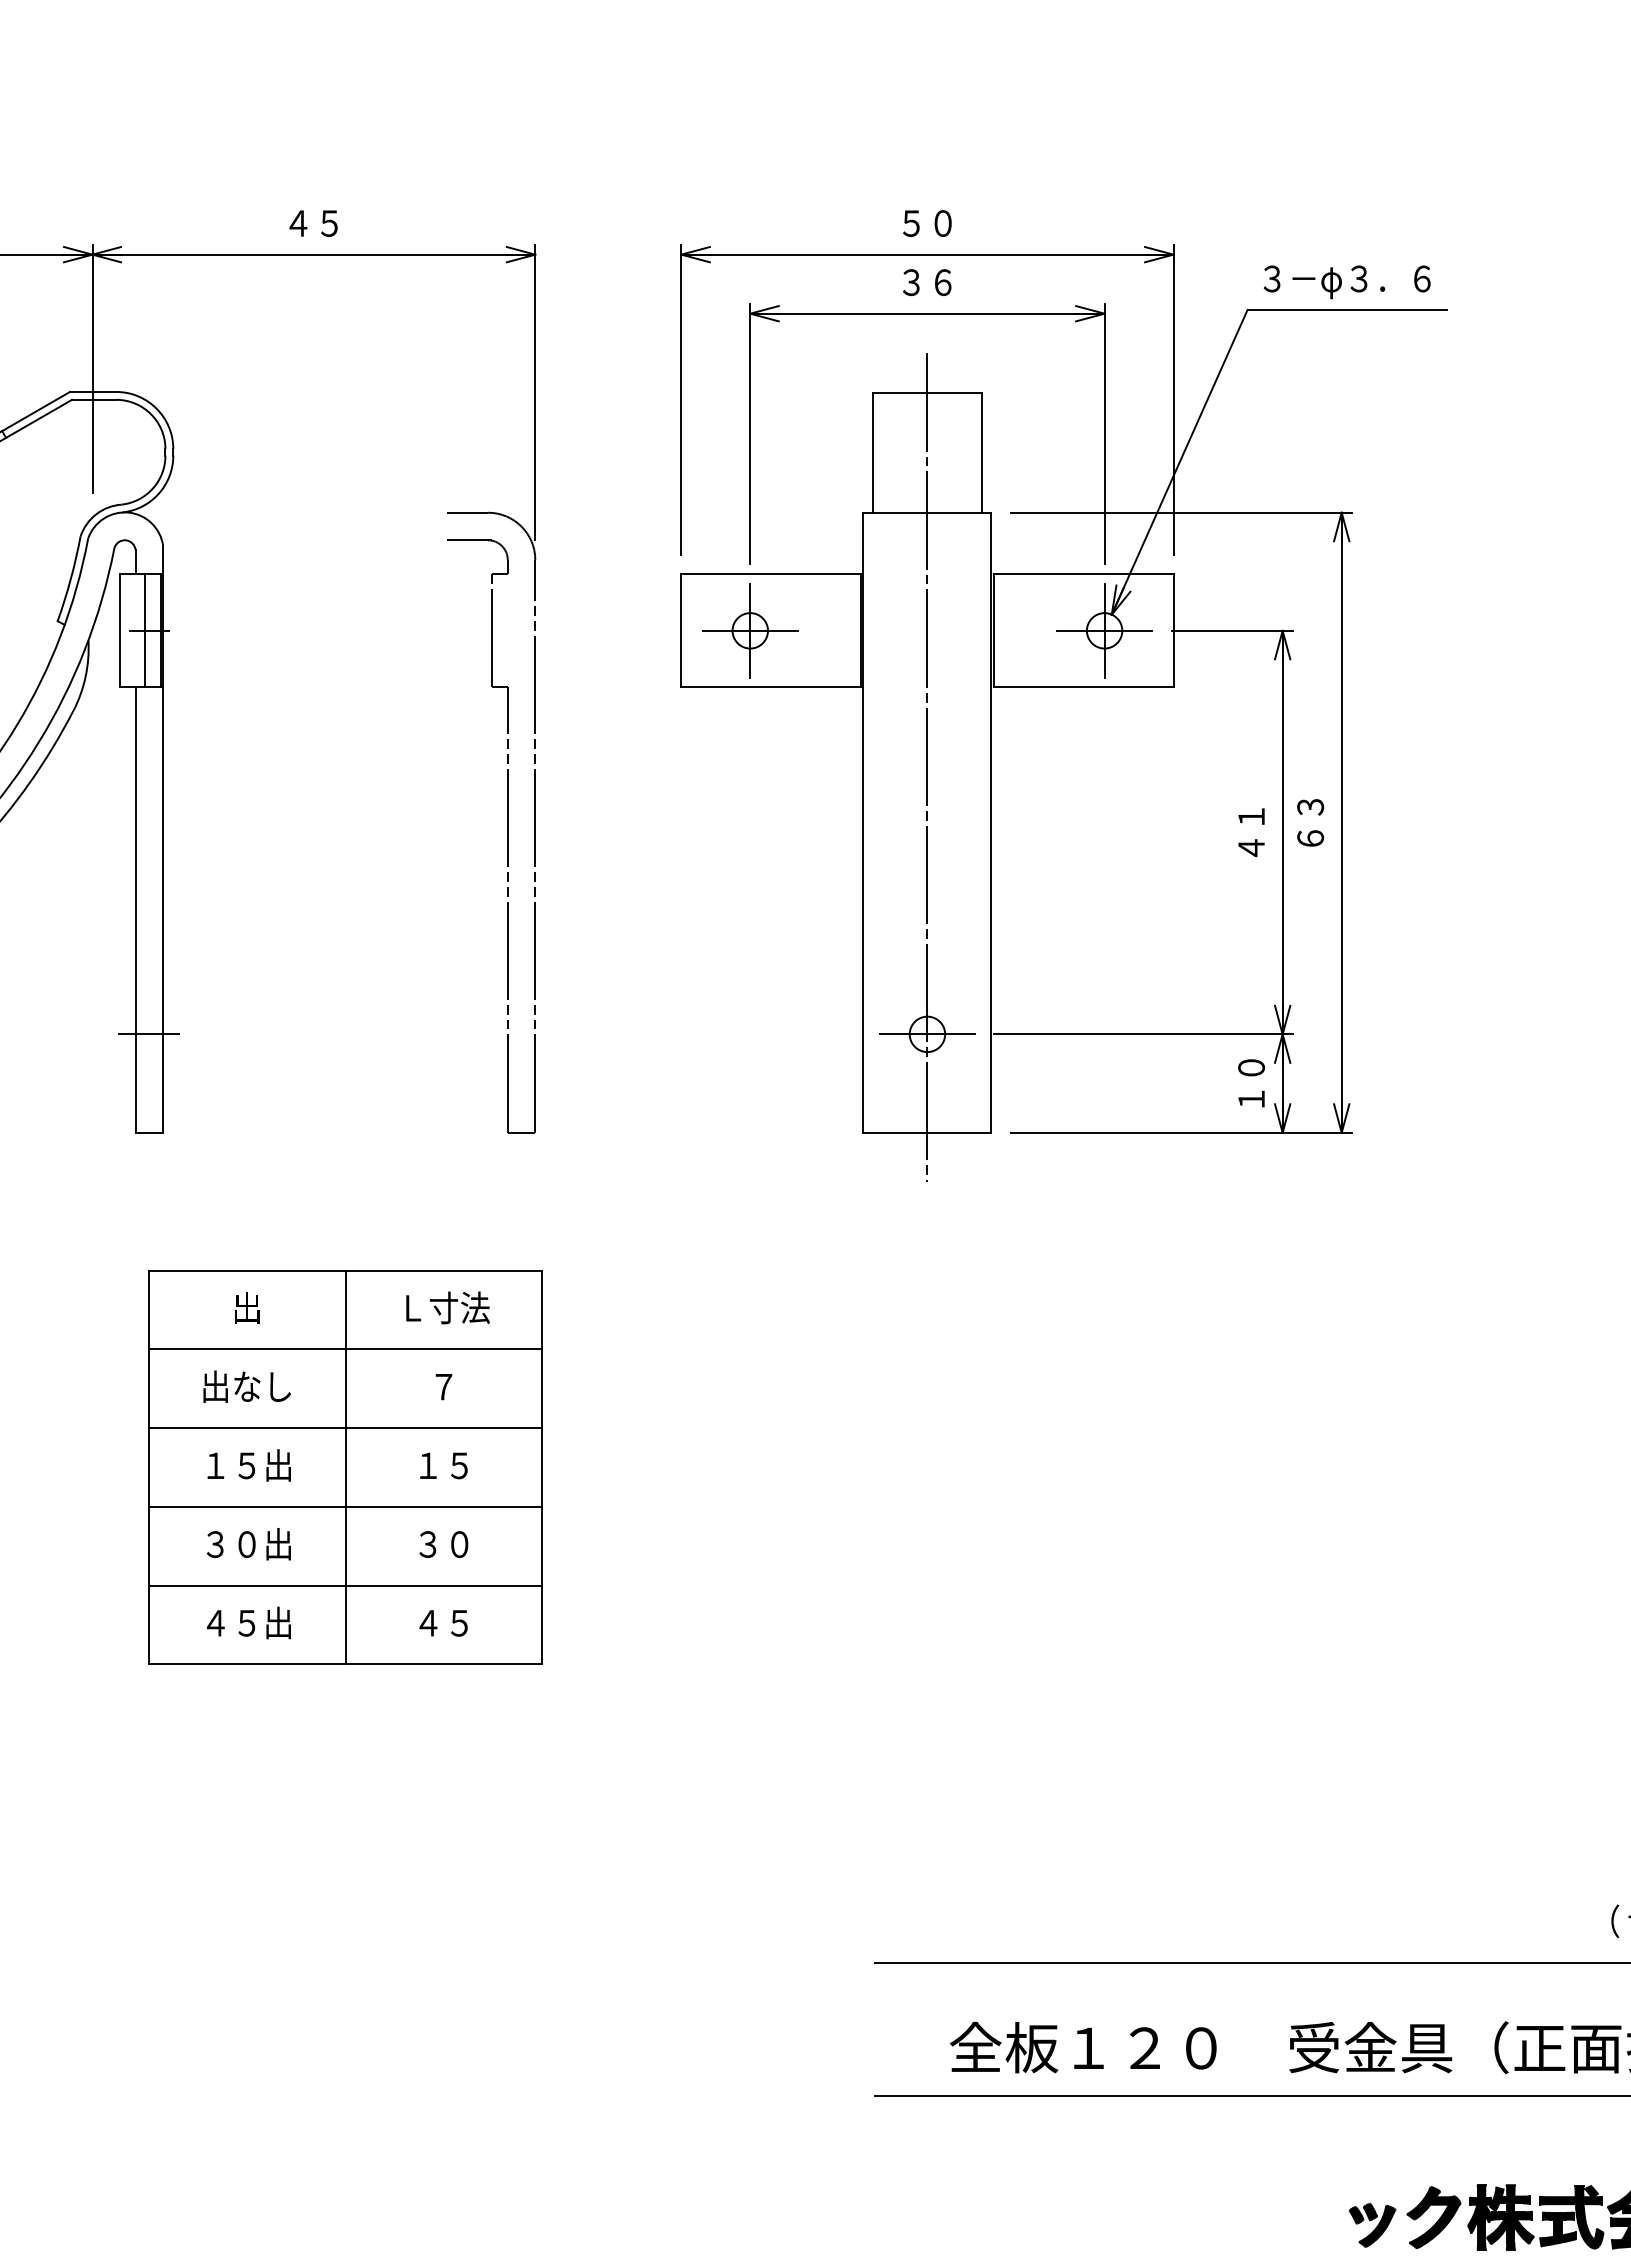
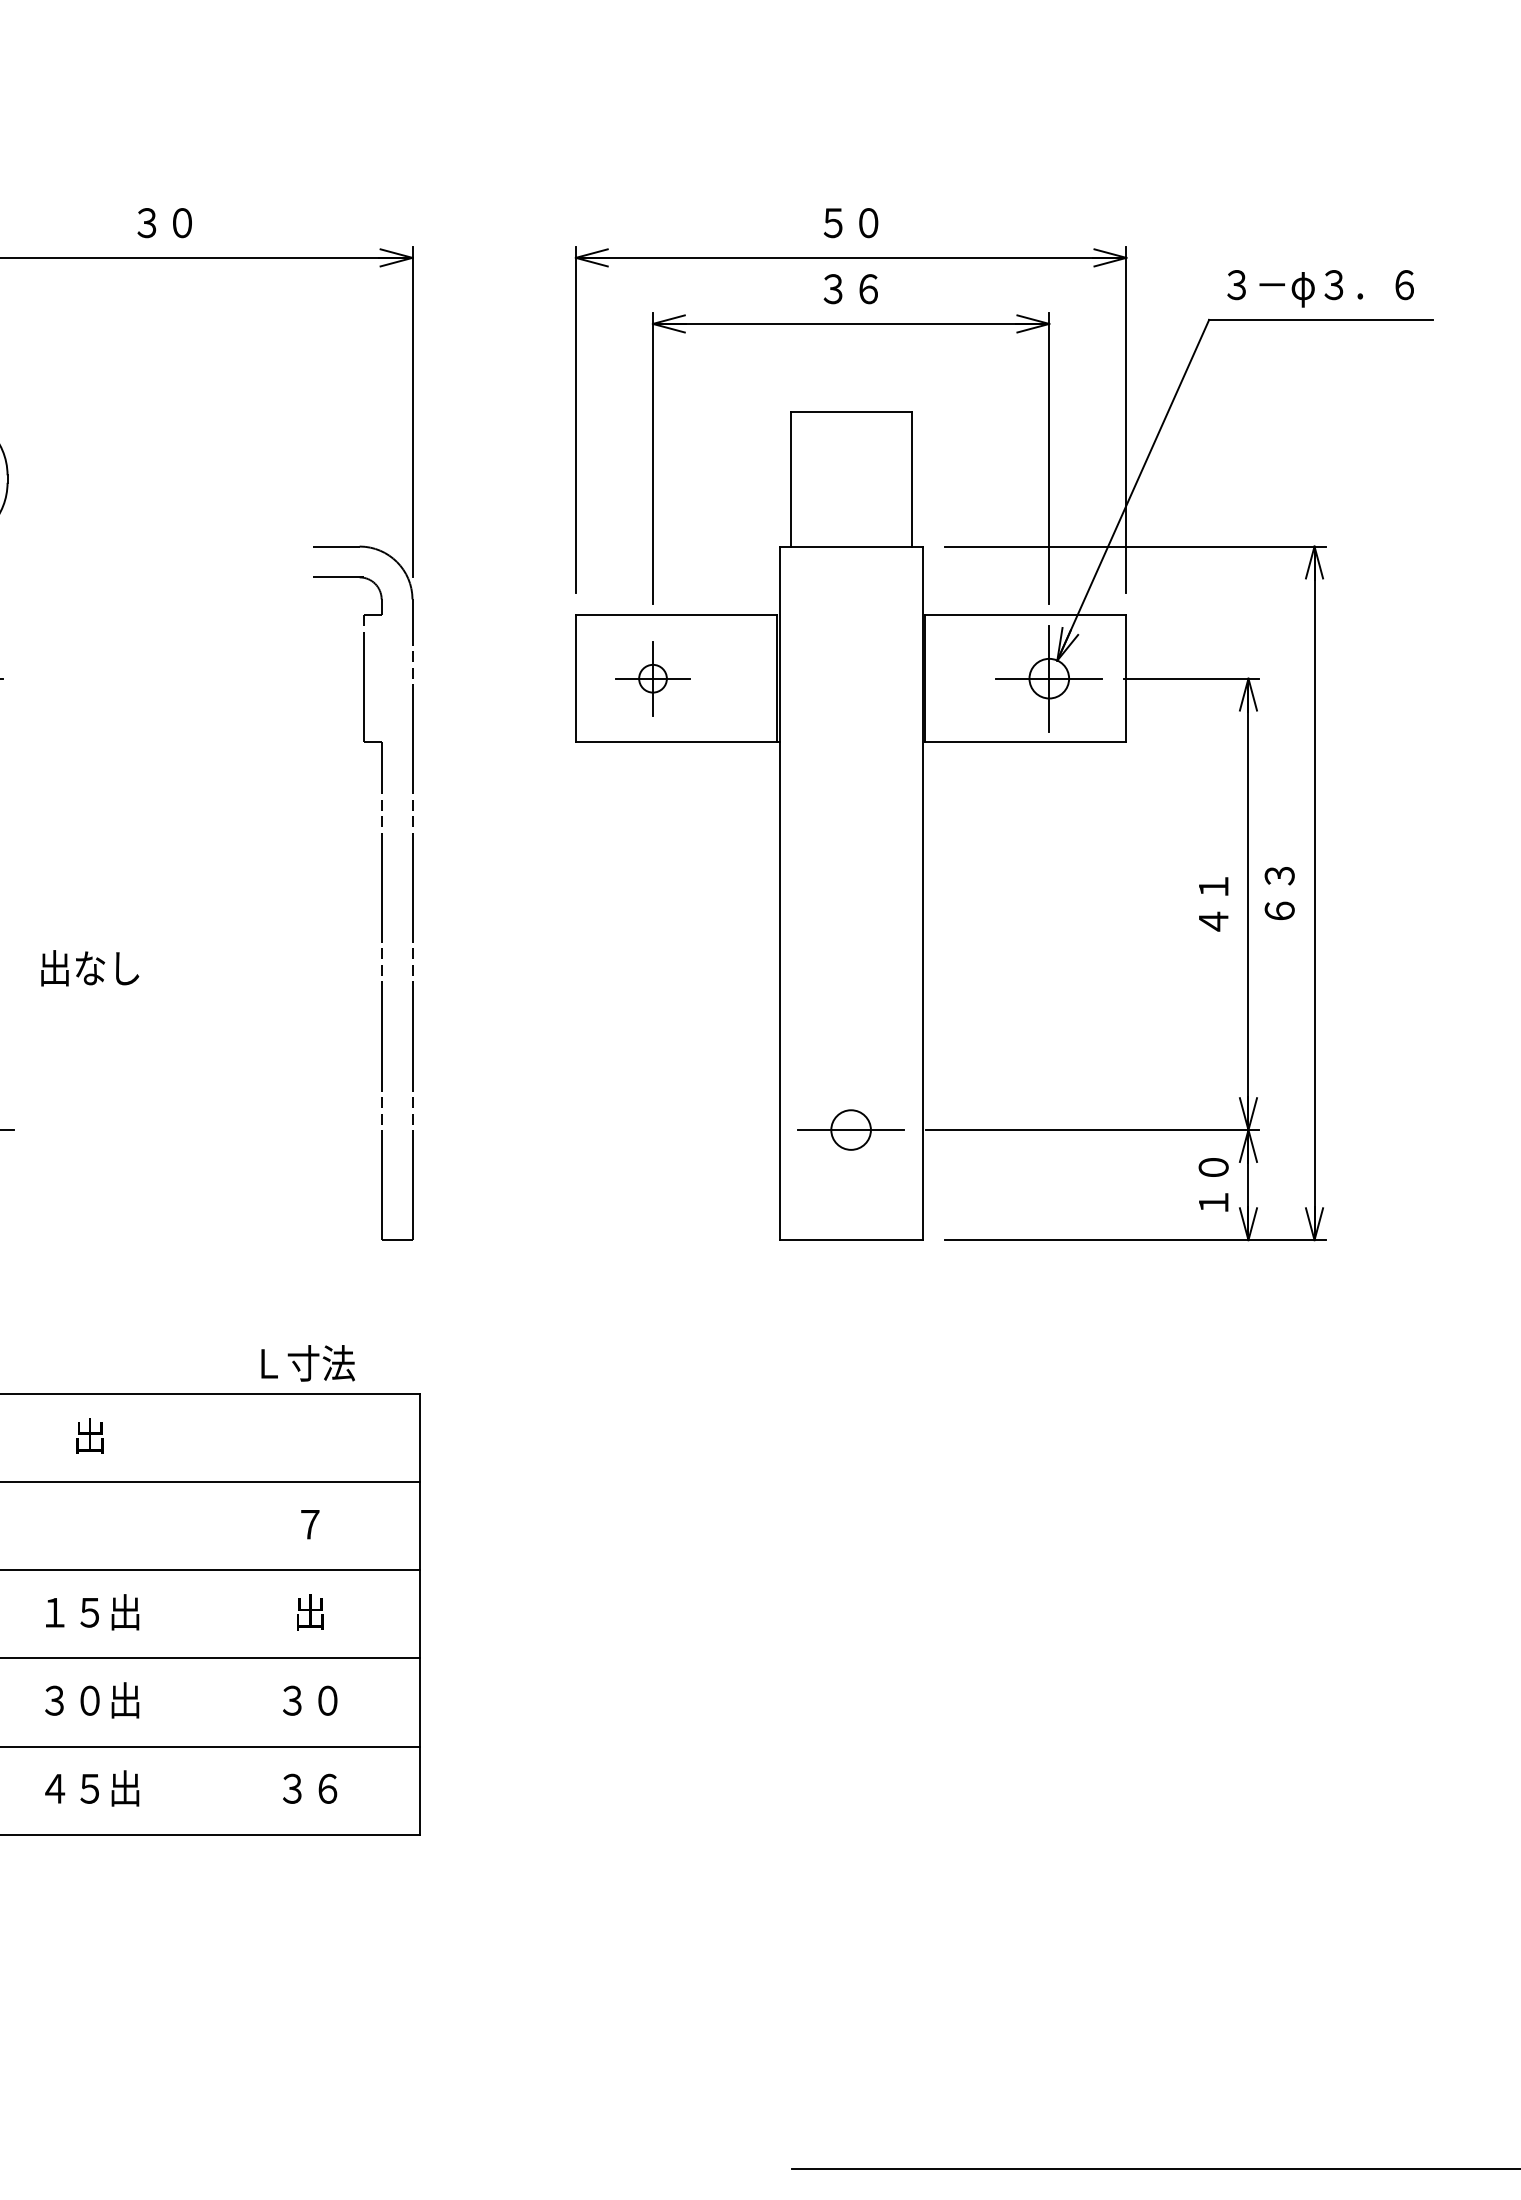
text: (313, 223) -> (164, 223), ４５ -> ３０
part: (750, 630) -> (653, 678), size x0.7
line: (927, 767) -> (851, 831), removed
text: (447, 1307) -> (307, 1362), moved
text: (246, 1386) -> (89, 968), moved
text: (443, 1465) -> (309, 1612), １５ -> 出
line: (345, 1467) -> (200, 1614), removed
text: (443, 1622) -> (309, 1787), ４５ -> ３６

